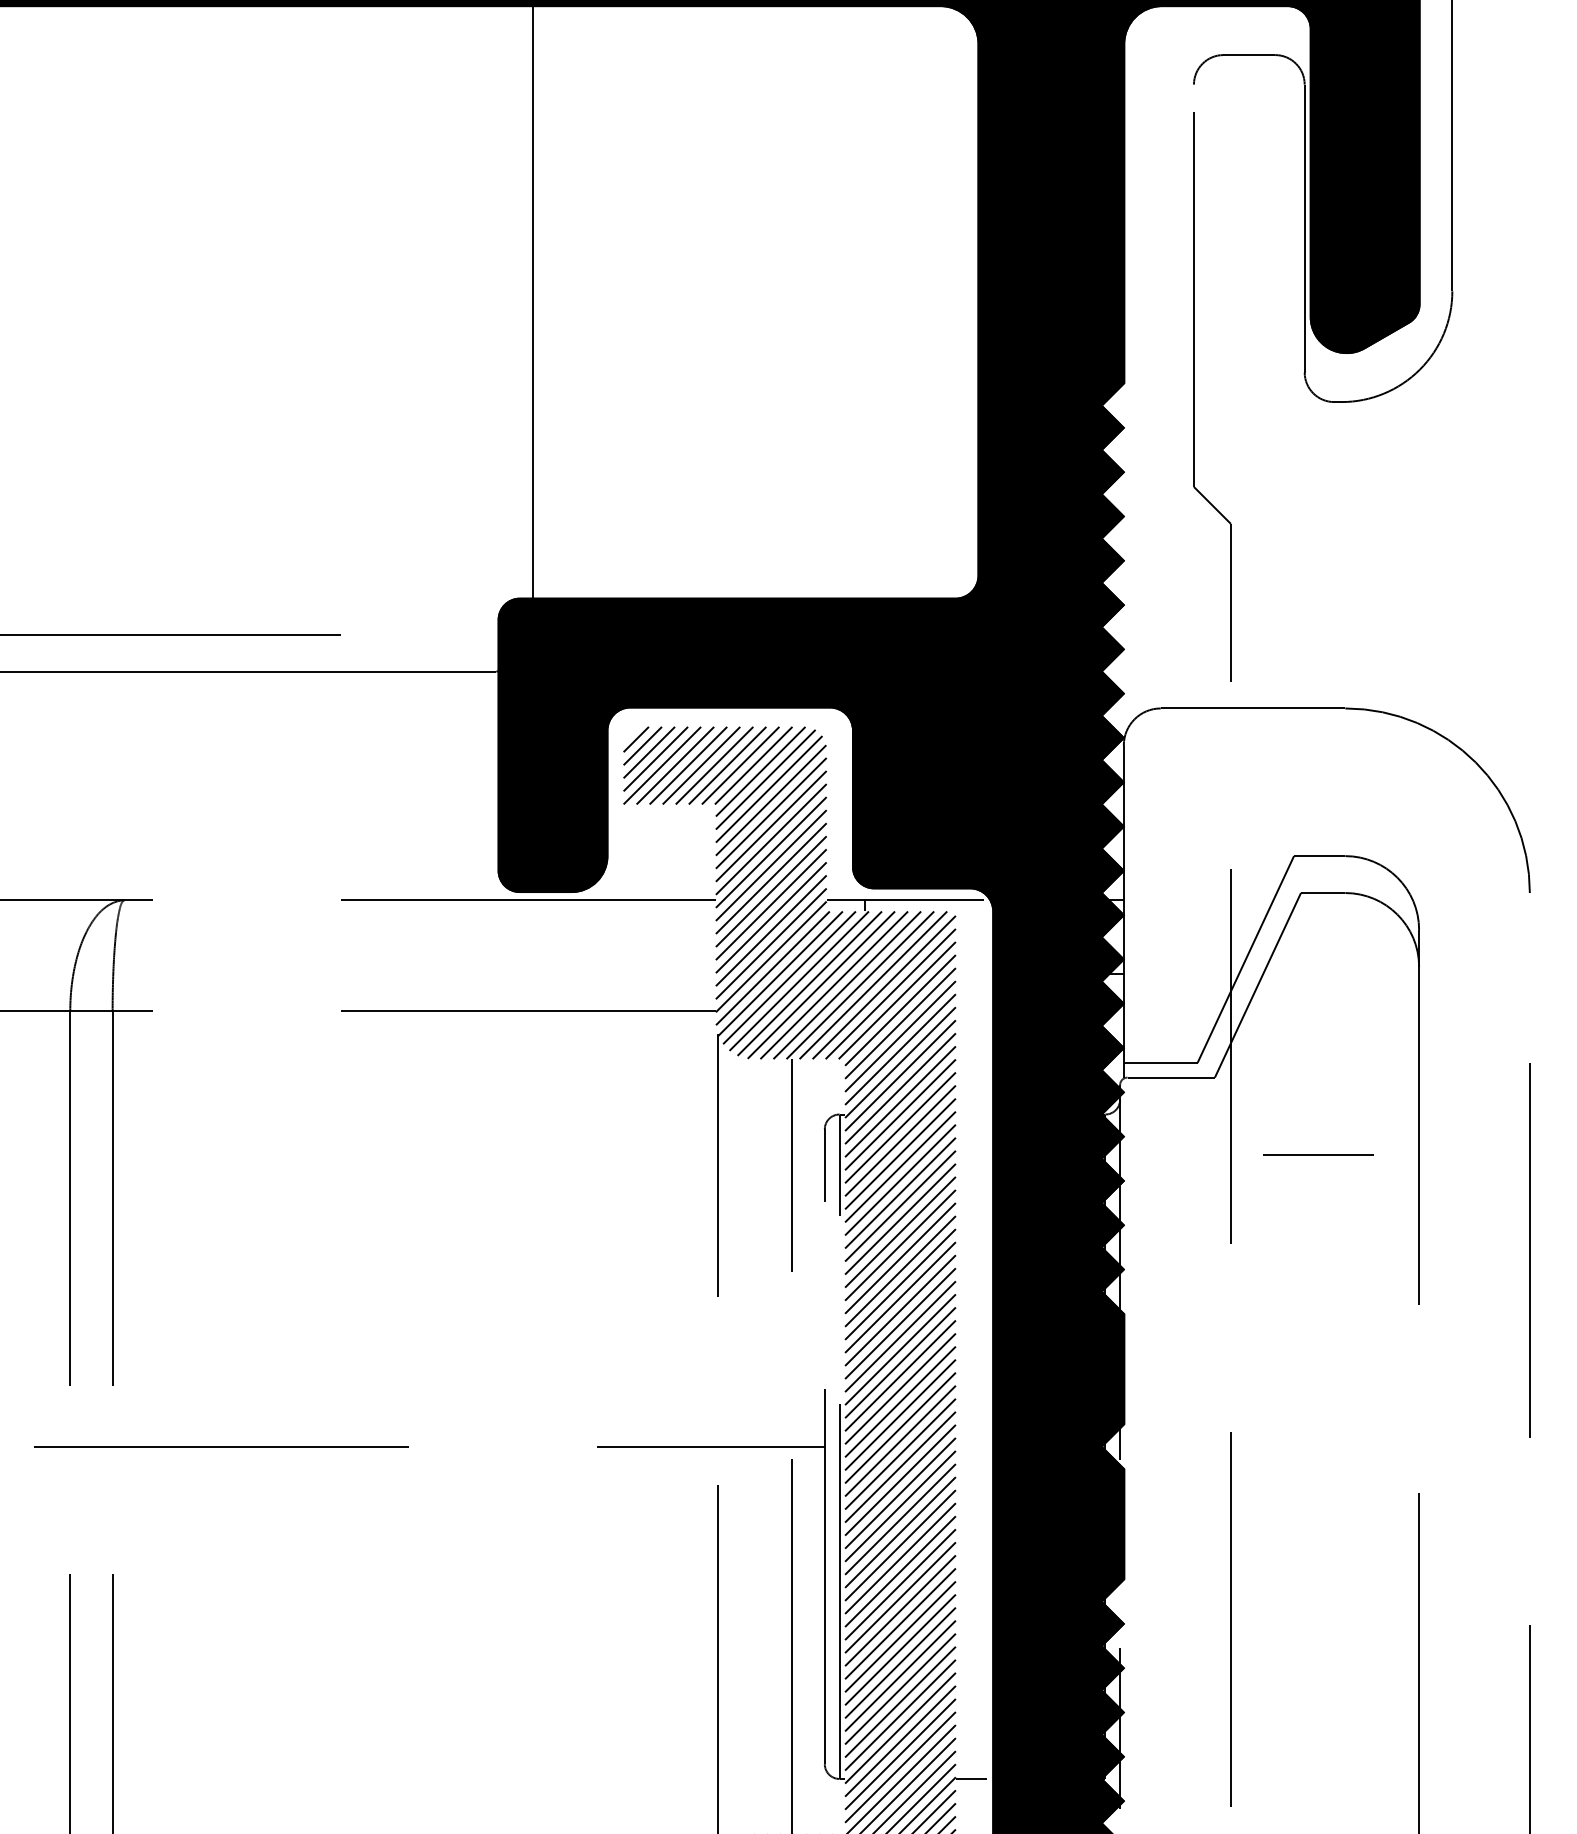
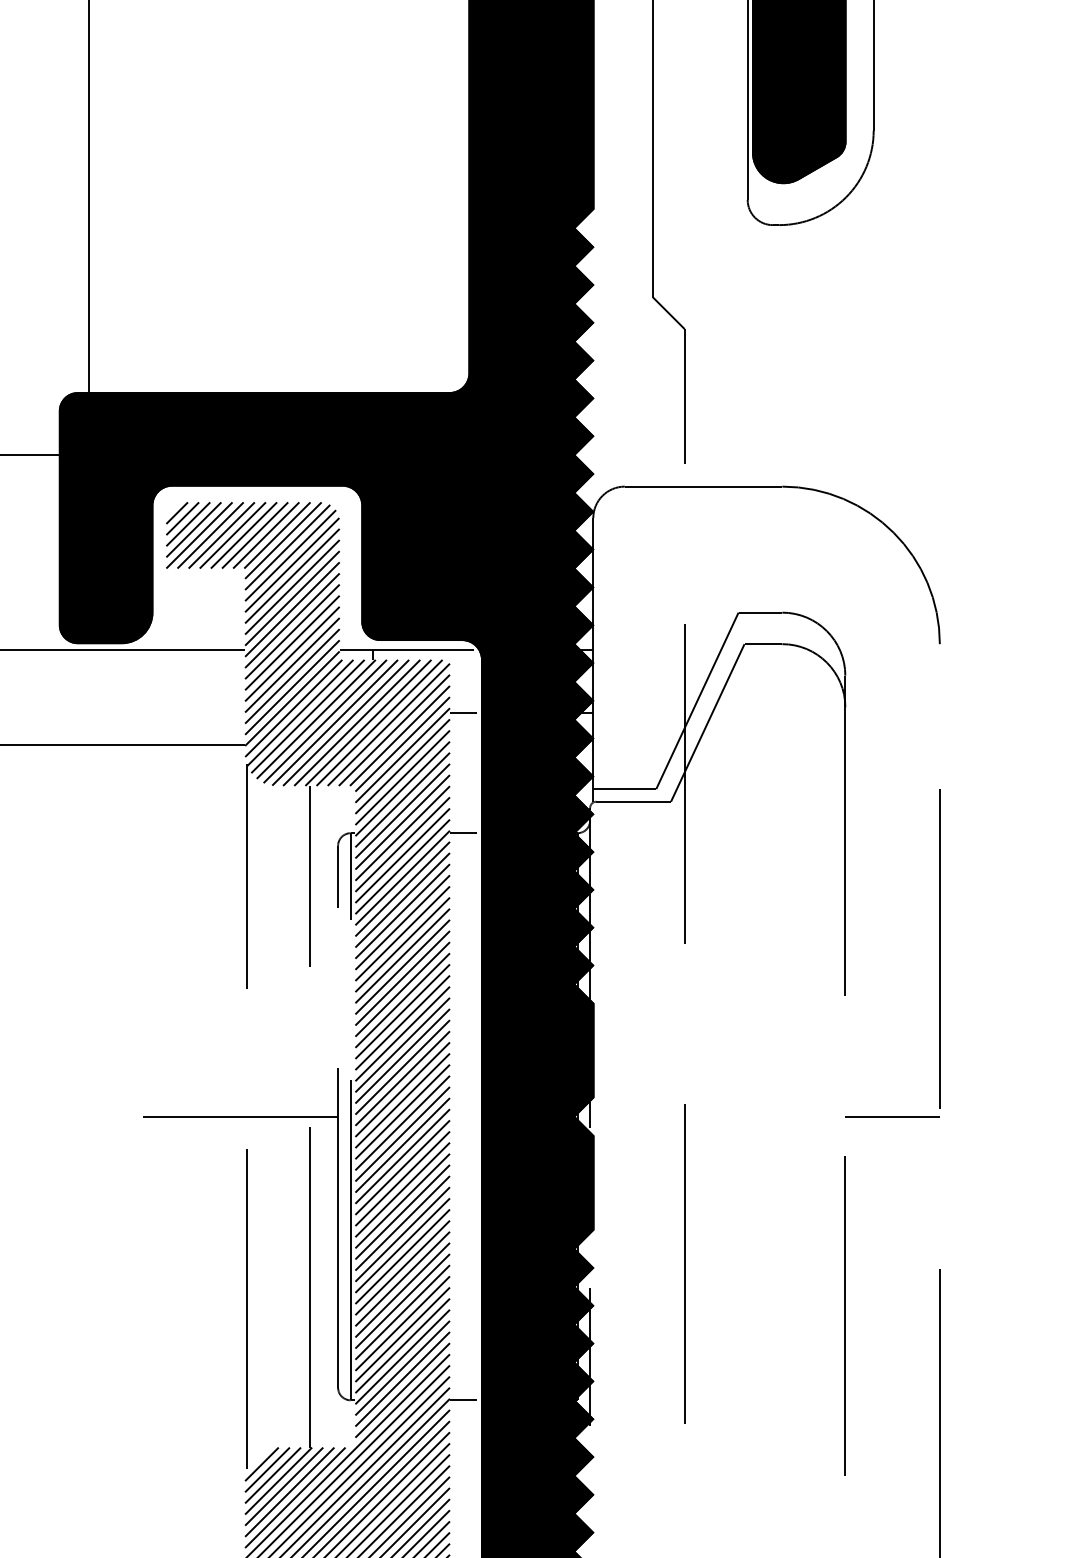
line: (971, 974) -> (463, 713), added
line: (971, 1114) -> (463, 833), added
line: (1318, 1154) -> (892, 1116), moved

